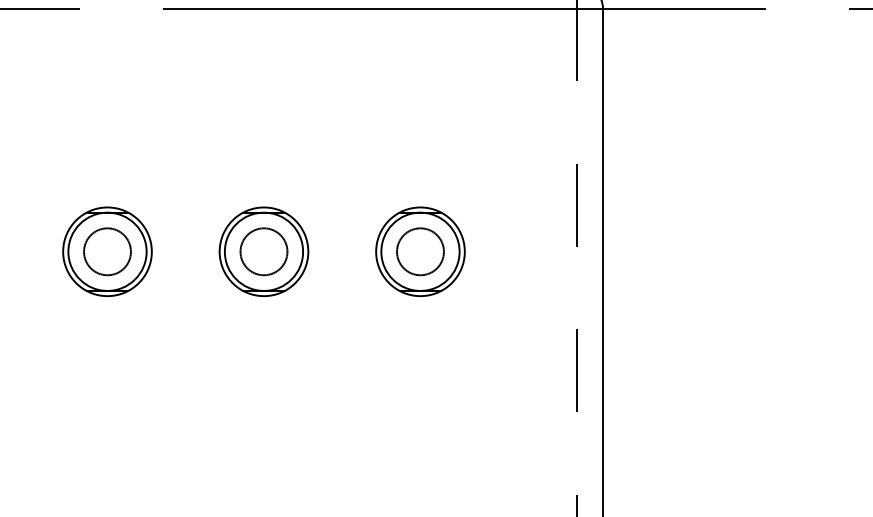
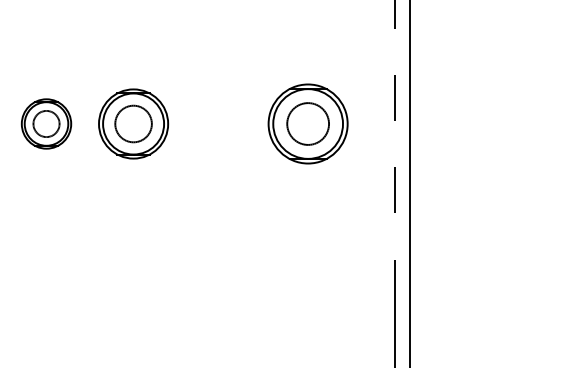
part: (107, 250) -> (133, 123), size x1.4
part: (263, 250) -> (220, 123), removed
part: (419, 250) -> (307, 123), size x1.6

